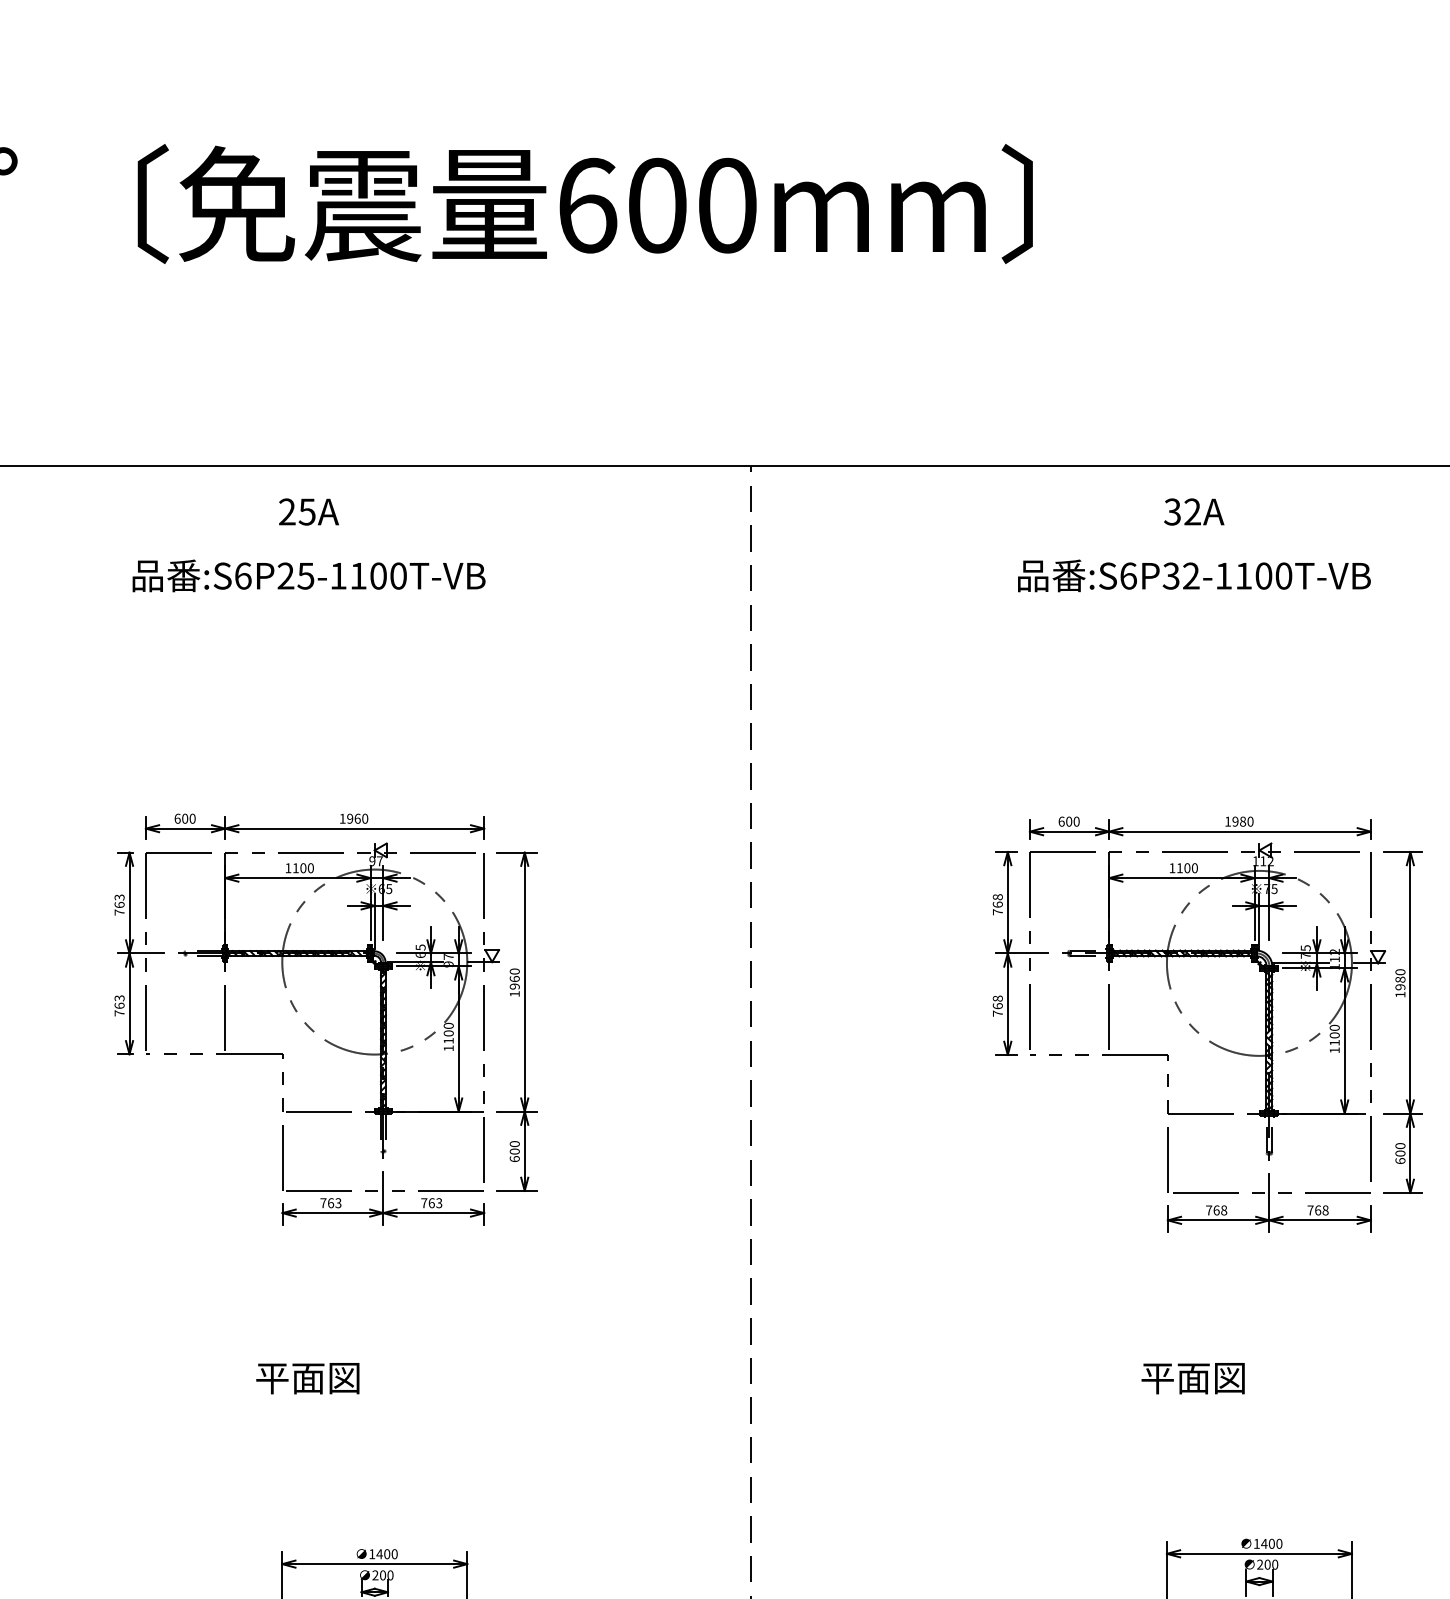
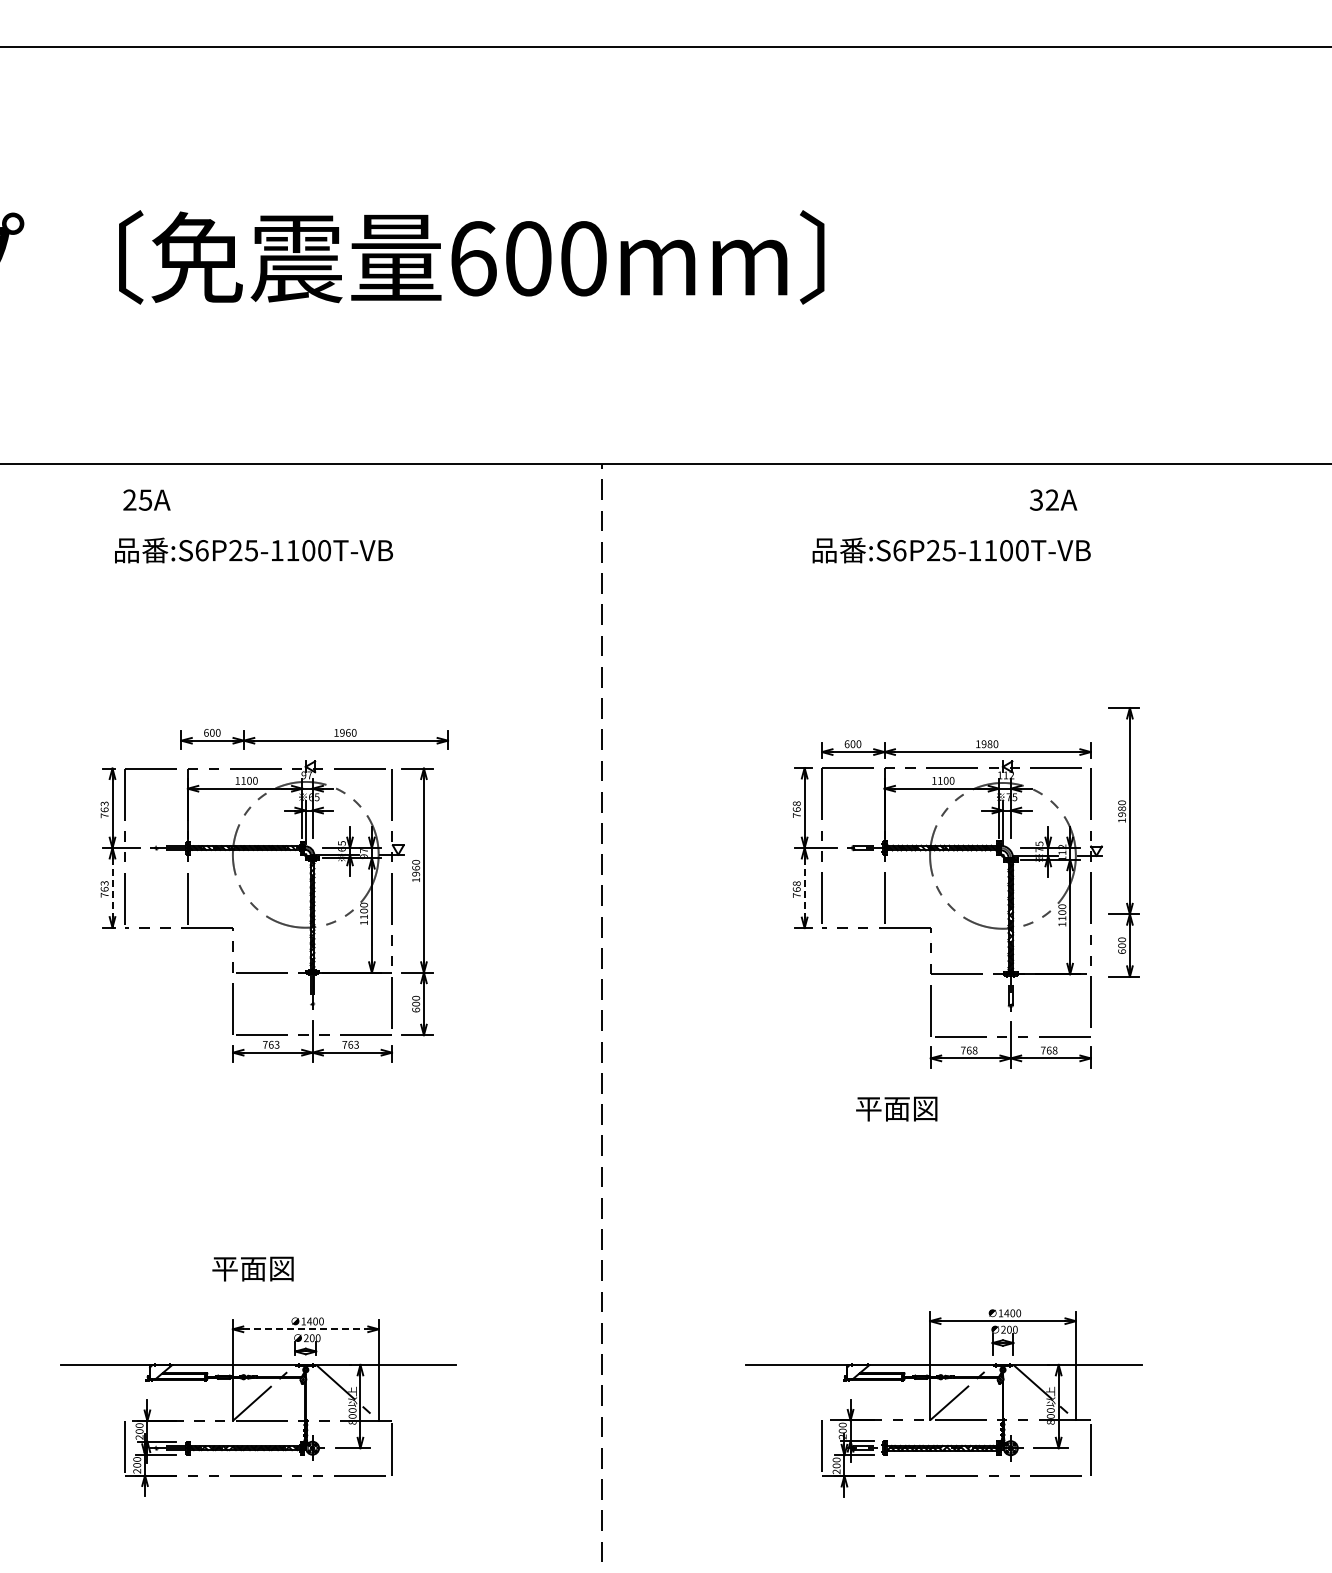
text: (308, 511) -> (146, 499), moved
text: (1194, 511) -> (1053, 499), moved
text: (1180, 575) -> (940, 550), :S6P32-1100T-VB -> :S6P25-1100T-VB
part: (314, 827) -> (314, 739), moved
line: (129, 1004) -> (112, 888), solid -> dashed
line: (1007, 1004) -> (804, 888), solid -> dashed
part: (1402, 1022) -> (1123, 842), moved
text: (307, 1377) -> (252, 1268), moved
text: (1192, 1377) -> (896, 1108), moved
line: (375, 1564) -> (306, 1329), solid -> dashed

